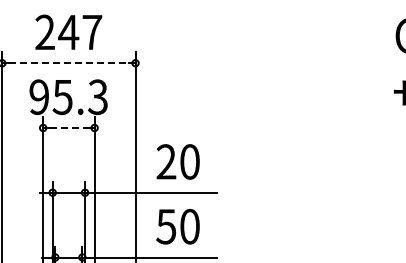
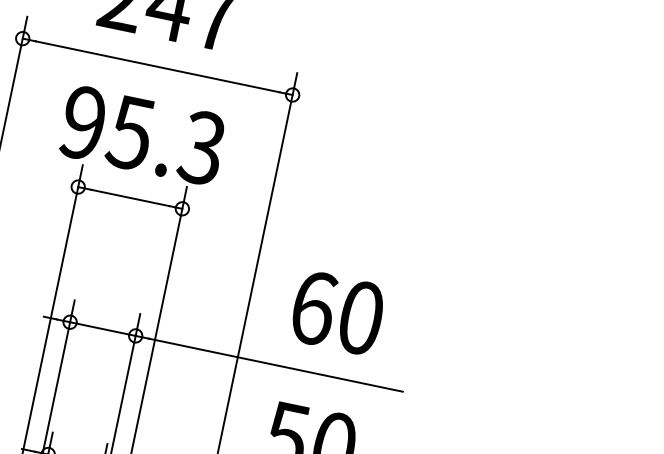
line: (69, 63) -> (158, 67), dashed -> solid
line: (69, 128) -> (131, 199), dashed -> solid
text: (166, 161) -> (313, 307), 20 -> 60

